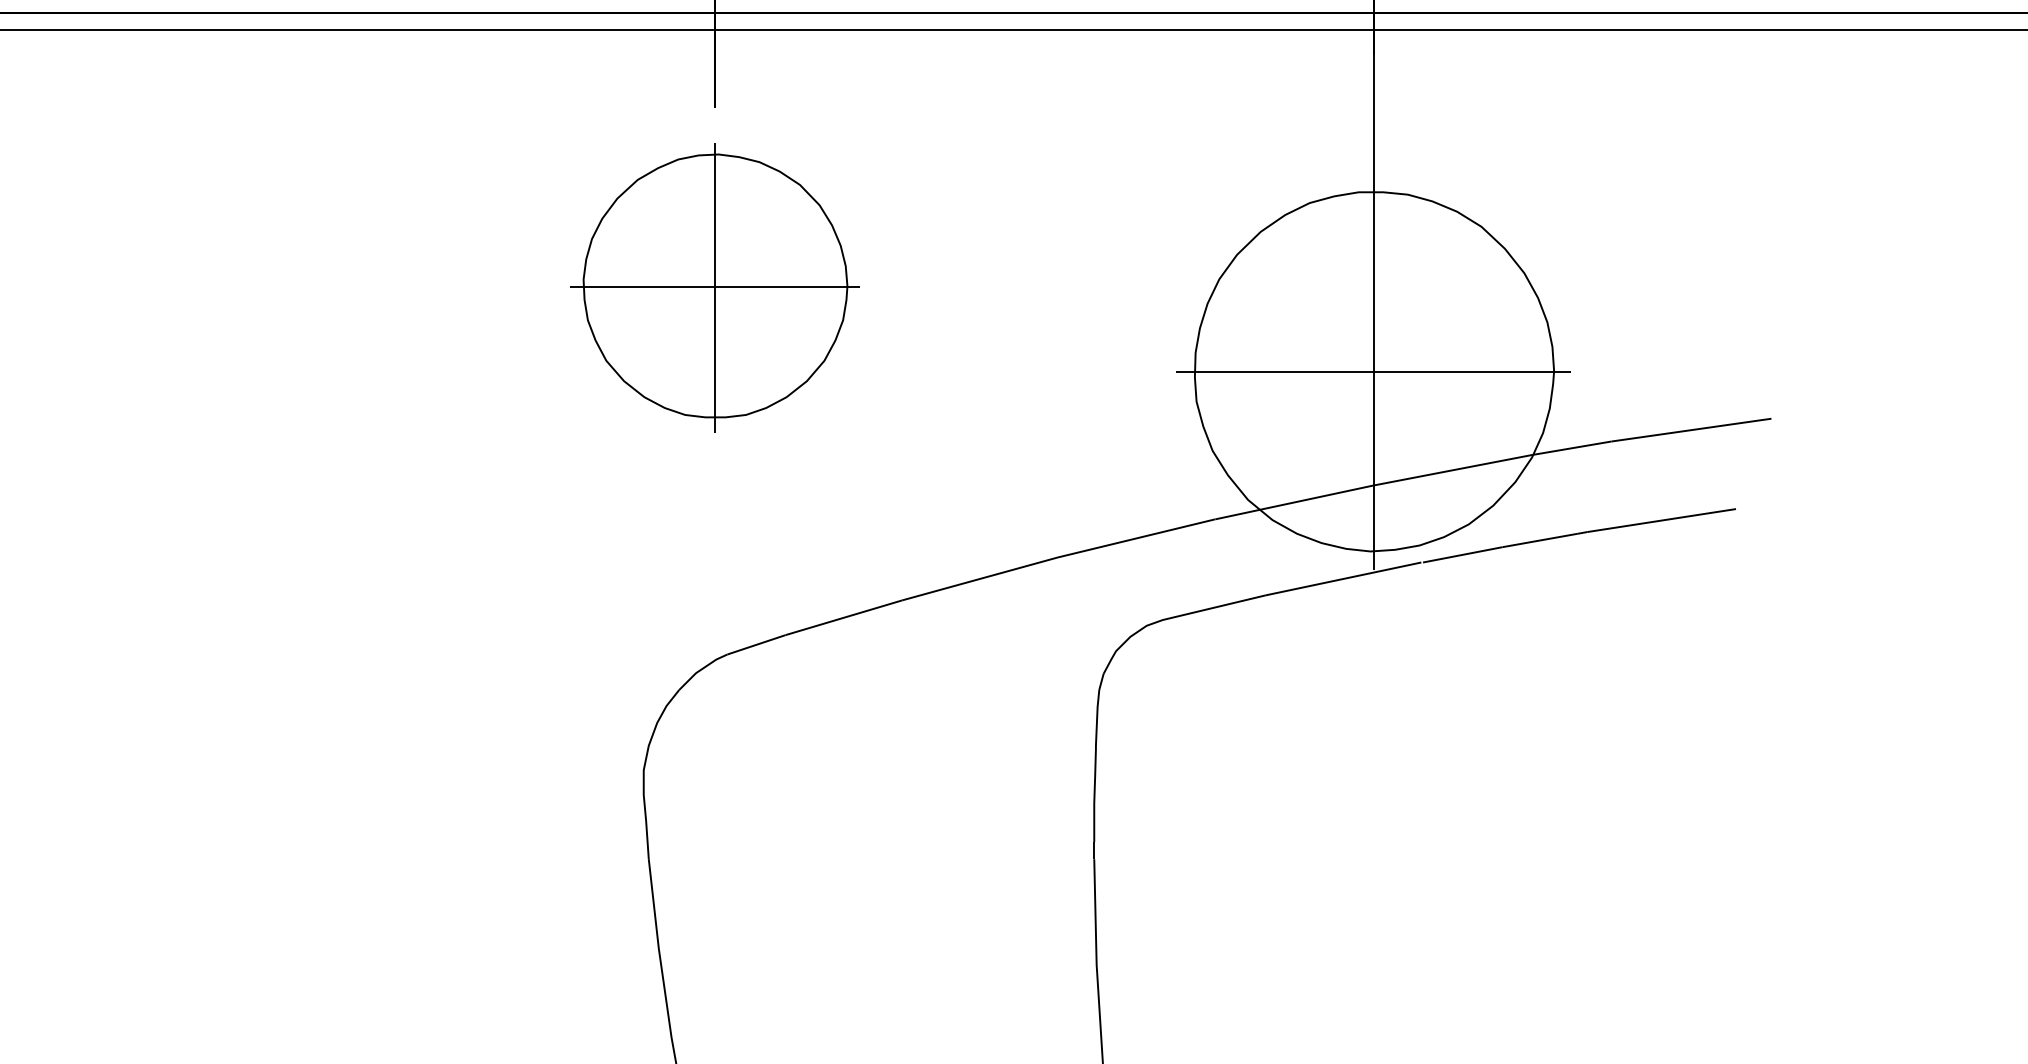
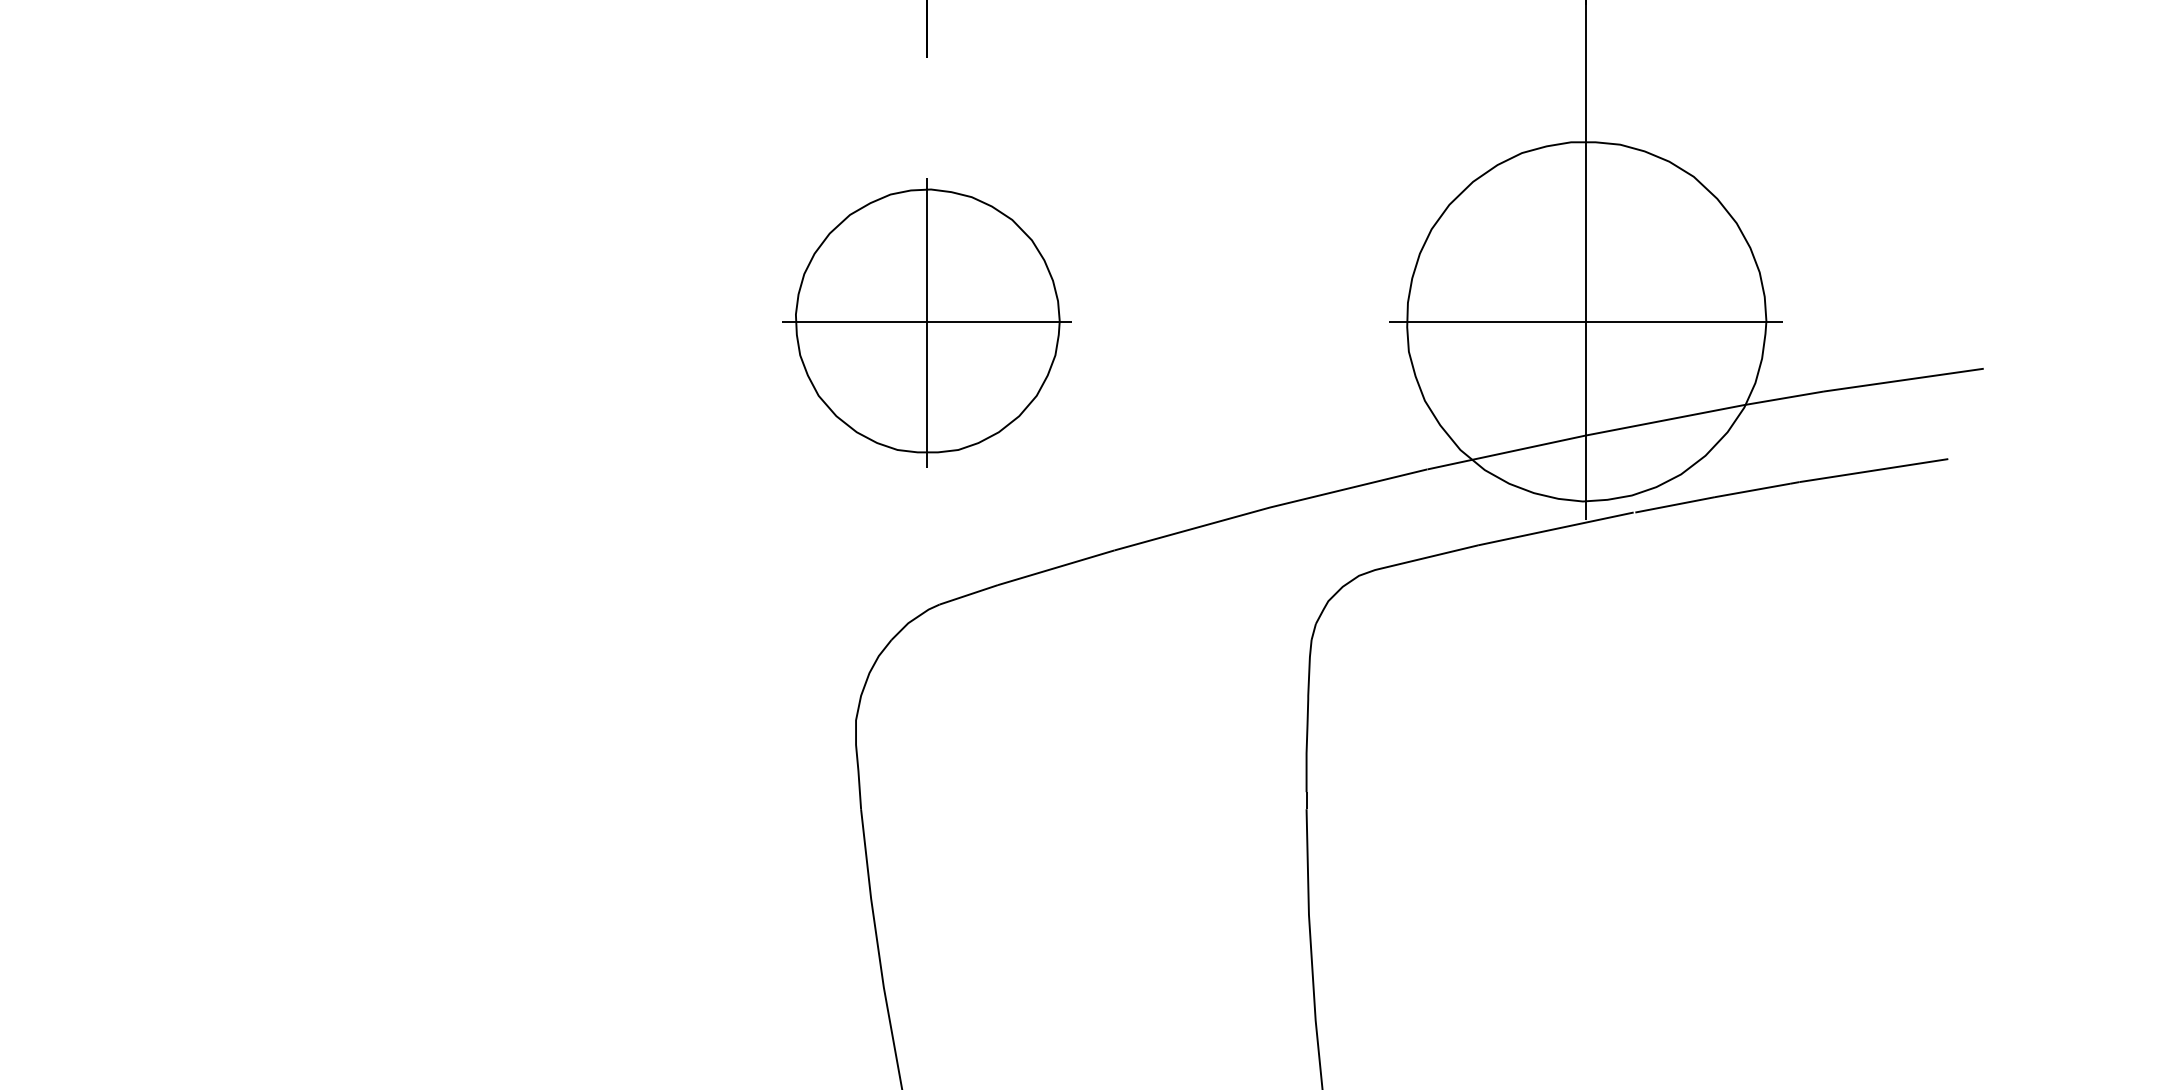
part: (714, 287) -> (926, 322), moved

